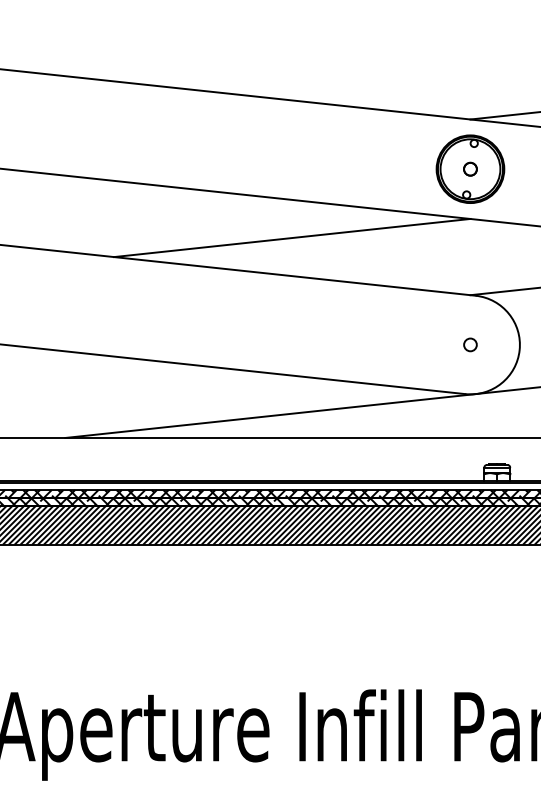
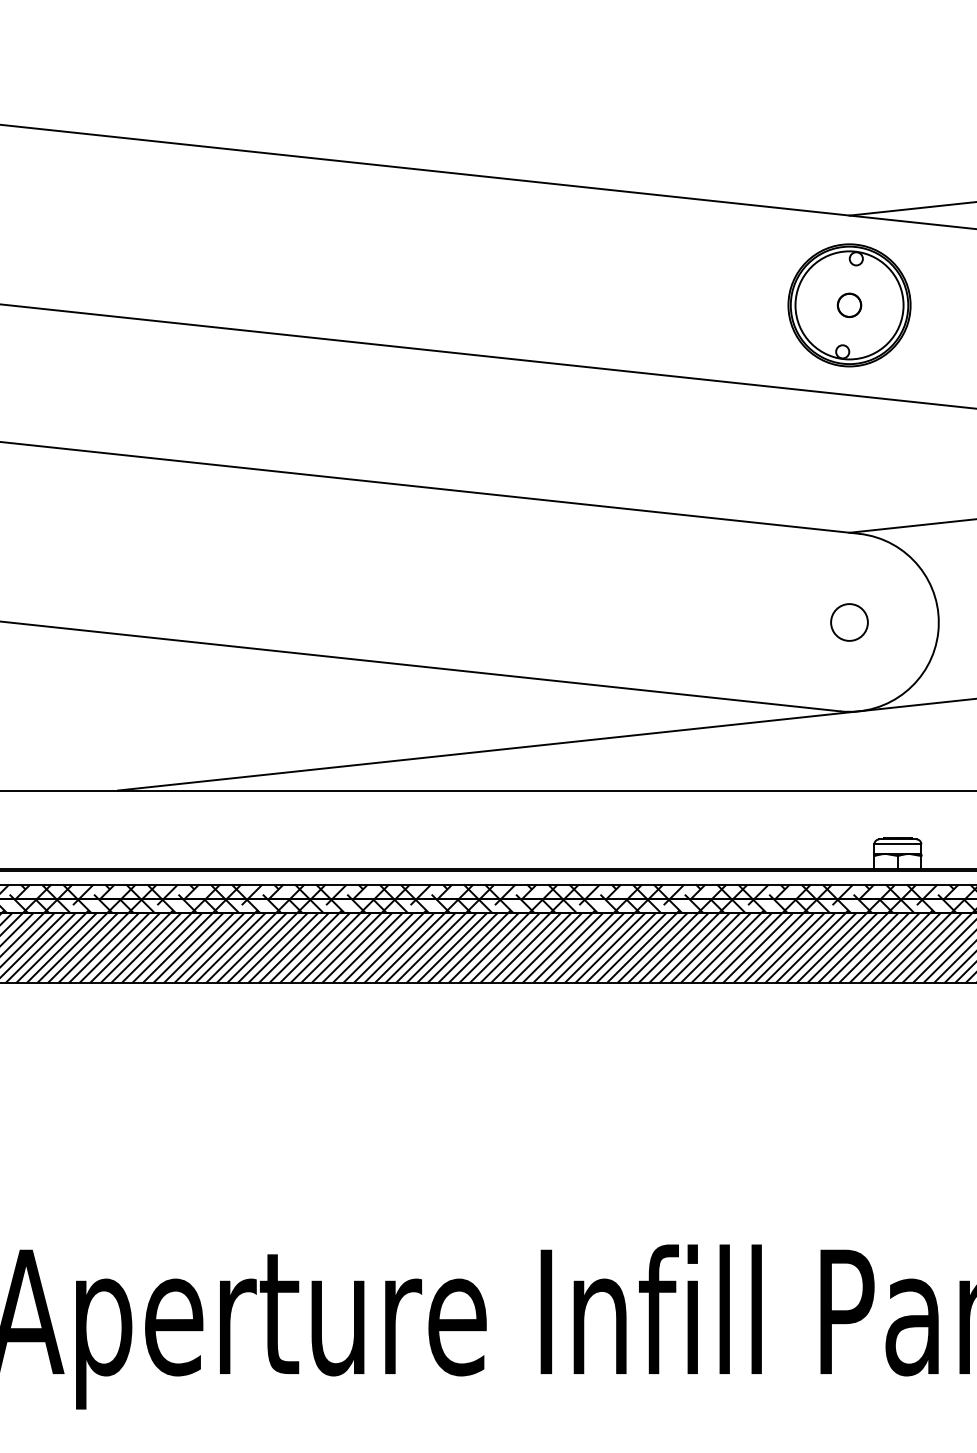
line: (292, 237) -> (528, 428), removed
circle: (470, 344) -> (849, 621), size x1.6

